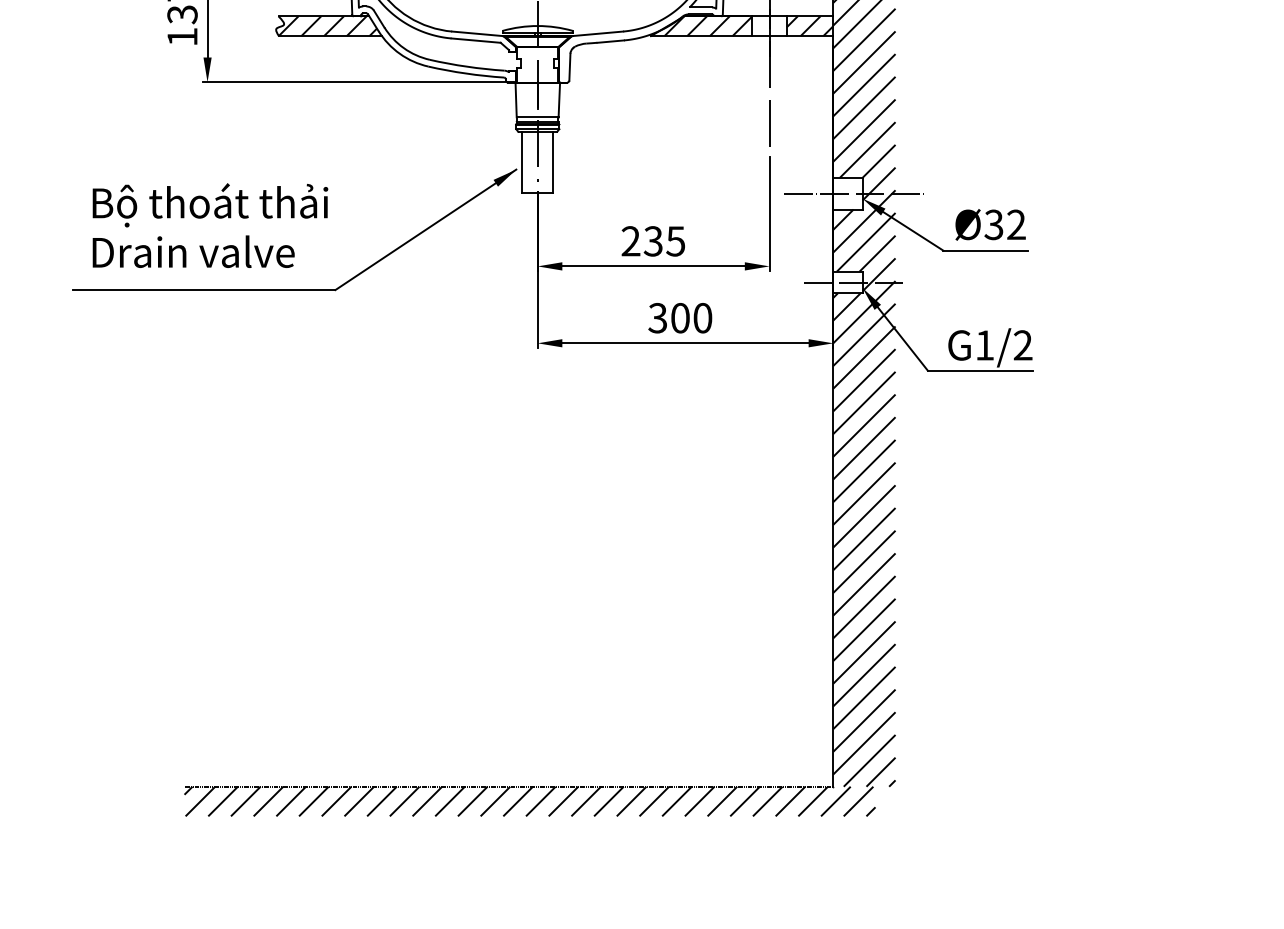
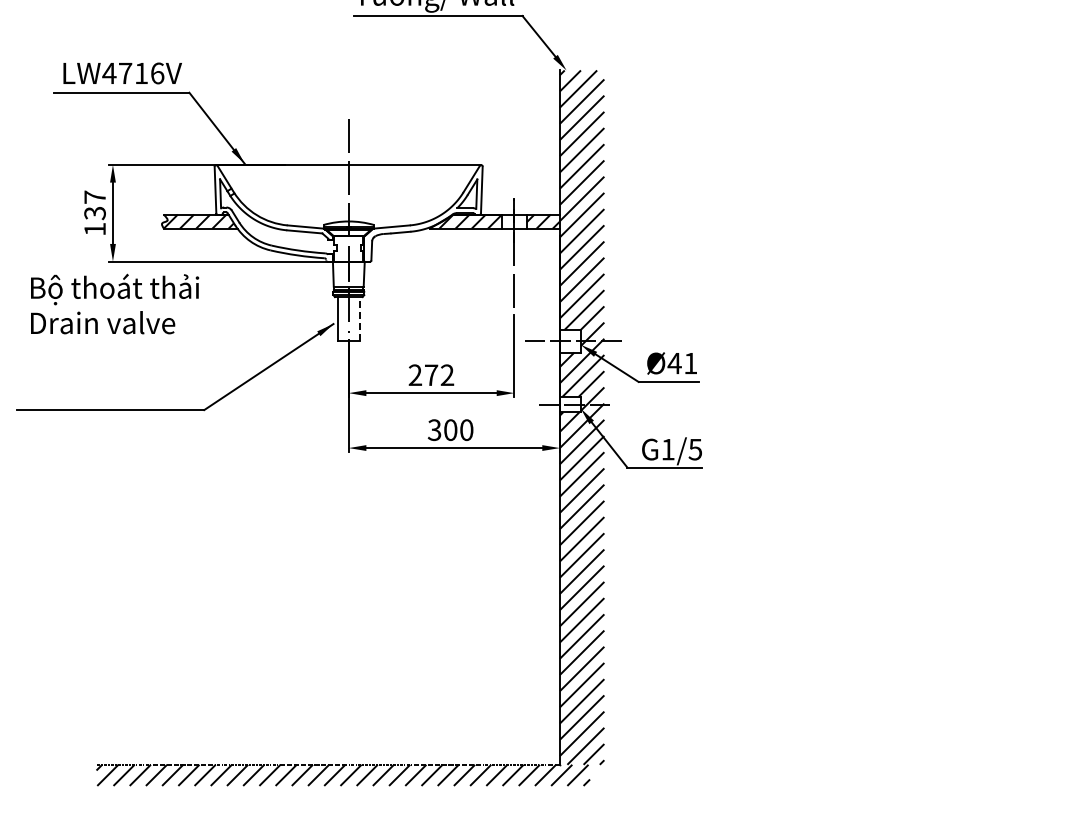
line: (554, 163) -> (360, 319), solid -> dashed
text: (211, 224) -> (115, 303), moved
text: (1004, 224) -> (682, 363), Ø32 -> Ø41
text: (664, 241) -> (439, 375), 235 -> 272
text: (1023, 345) -> (695, 449), G1/2 -> G1/5

